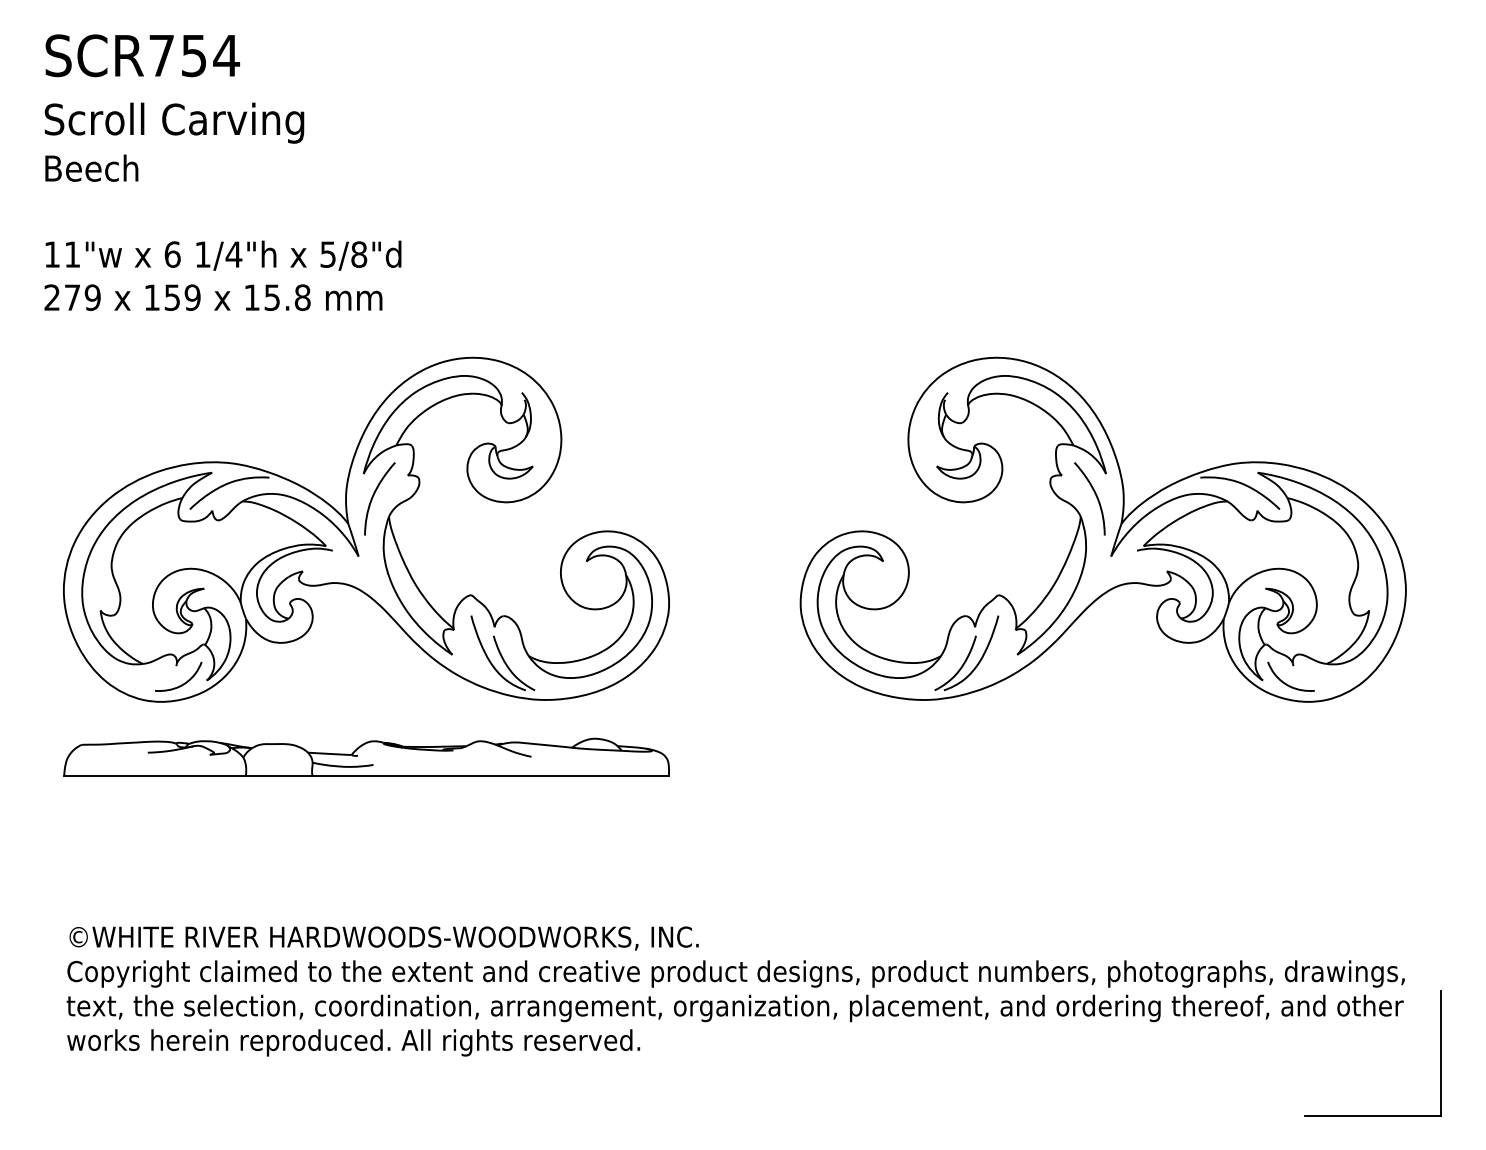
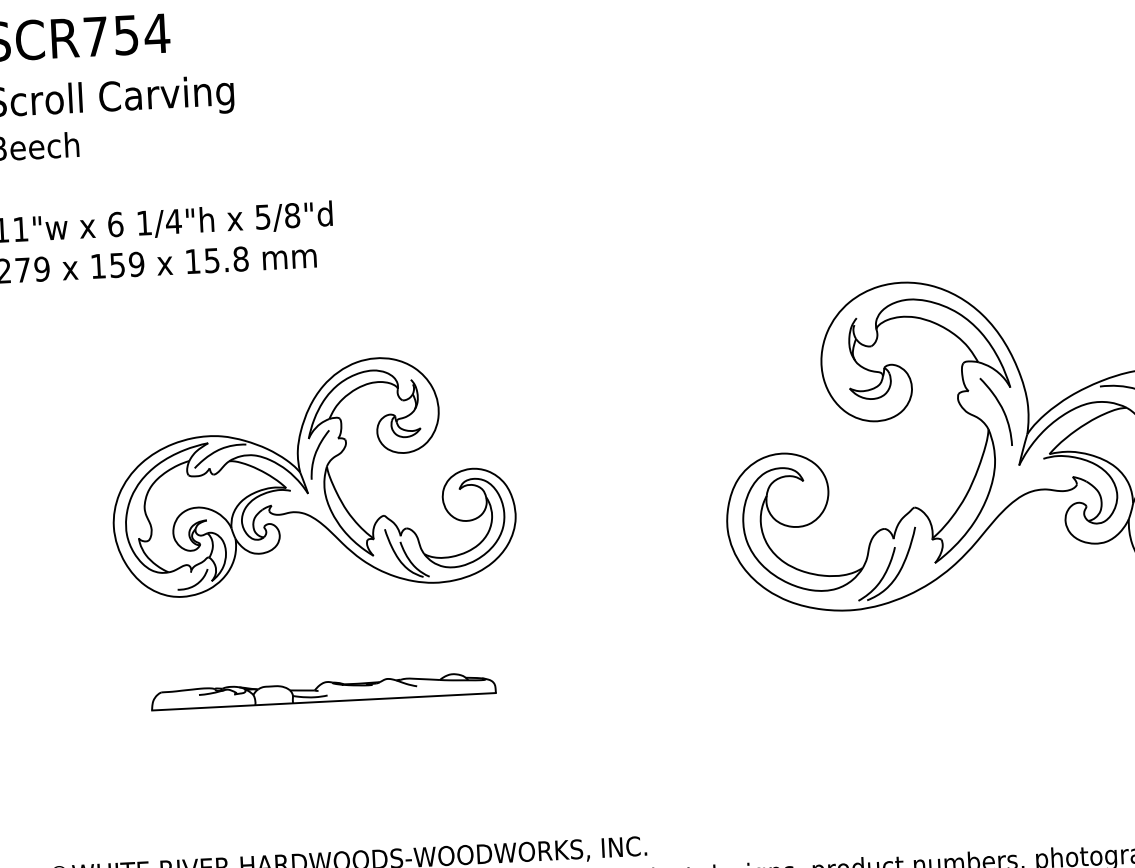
part: (366, 529) -> (312, 475), size x0.7
part: (366, 756) -> (323, 690), size x0.6

